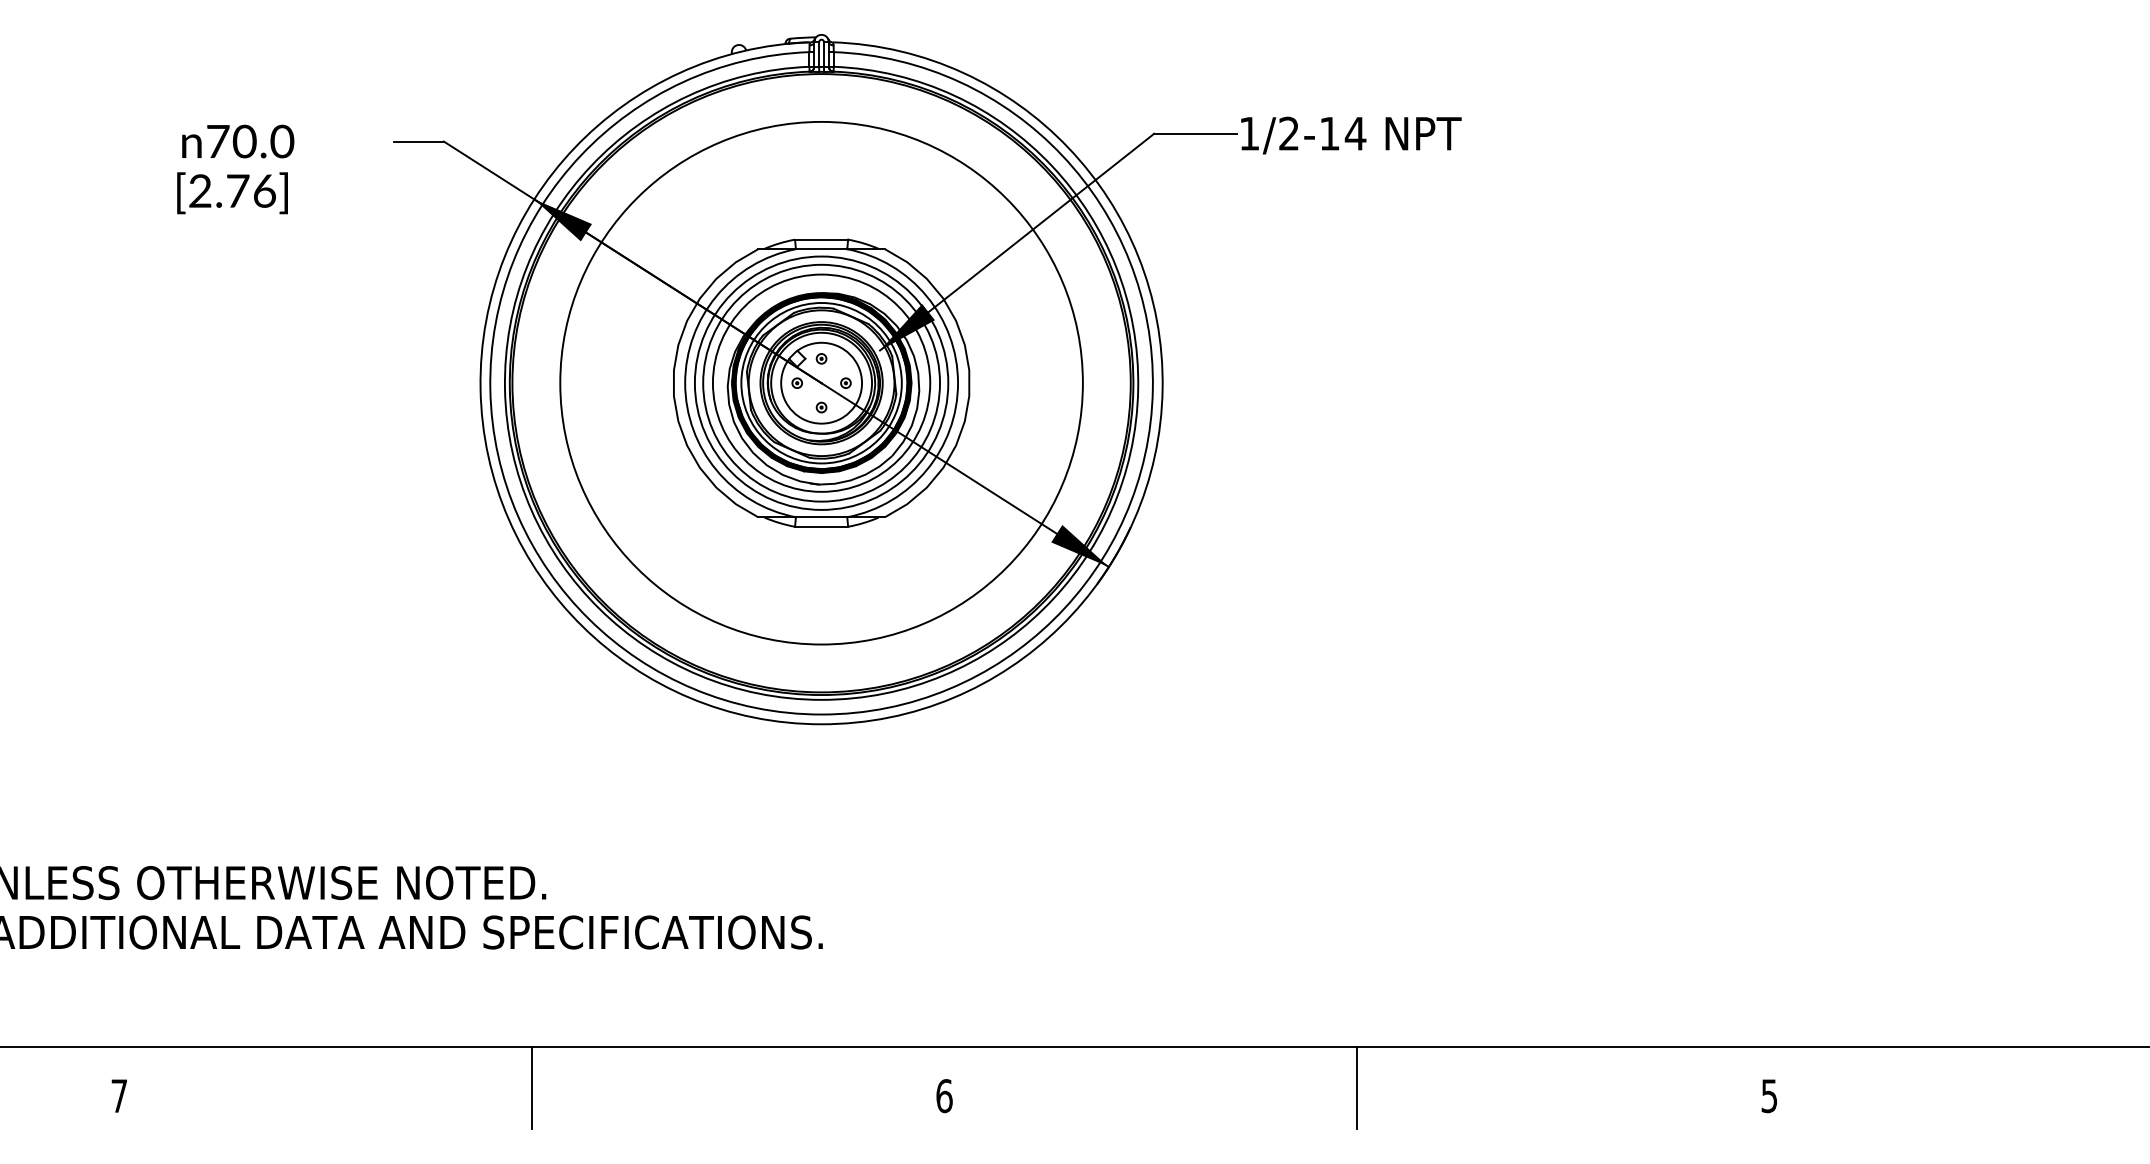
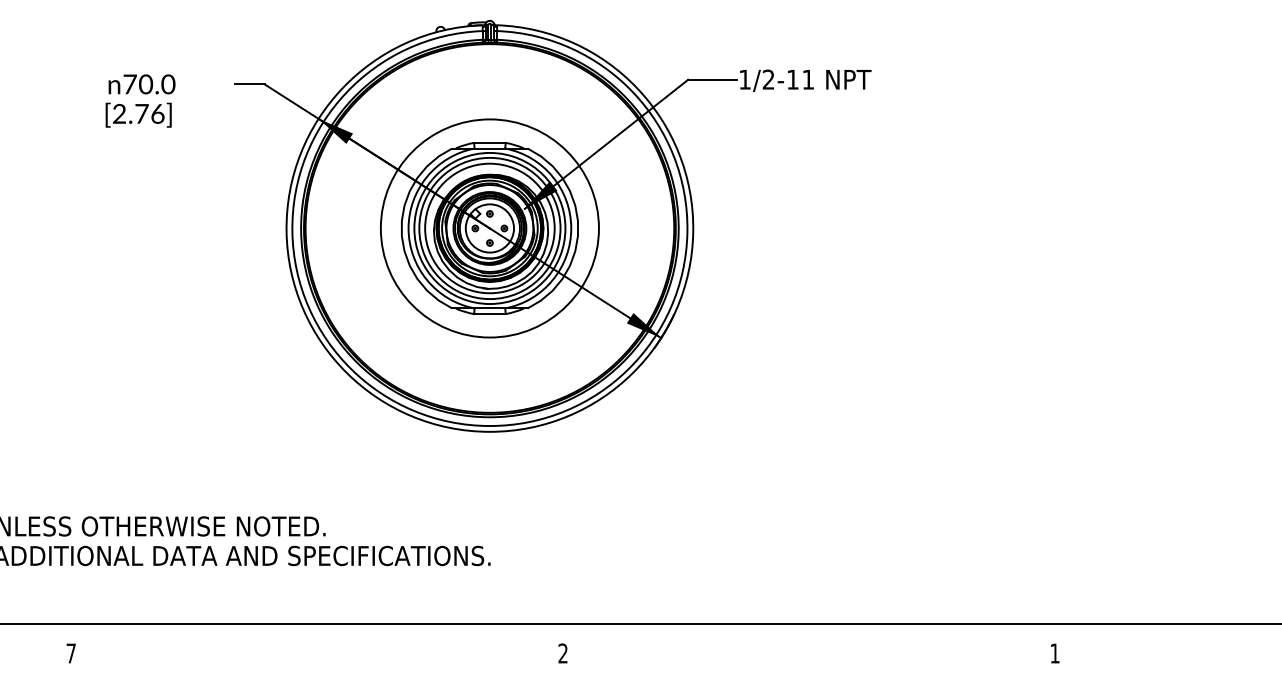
text: (1354, 133) -> (807, 79), 1/2-14 -> 1/2-11
circle: (820, 383) -> (489, 228), size x0.7
line: (532, 1087) -> (317, 648), removed
line: (1357, 1087) -> (809, 648), removed
text: (945, 1096) -> (563, 653), 6 -> 2
text: (1768, 1096) -> (1054, 653), 5 -> 1

